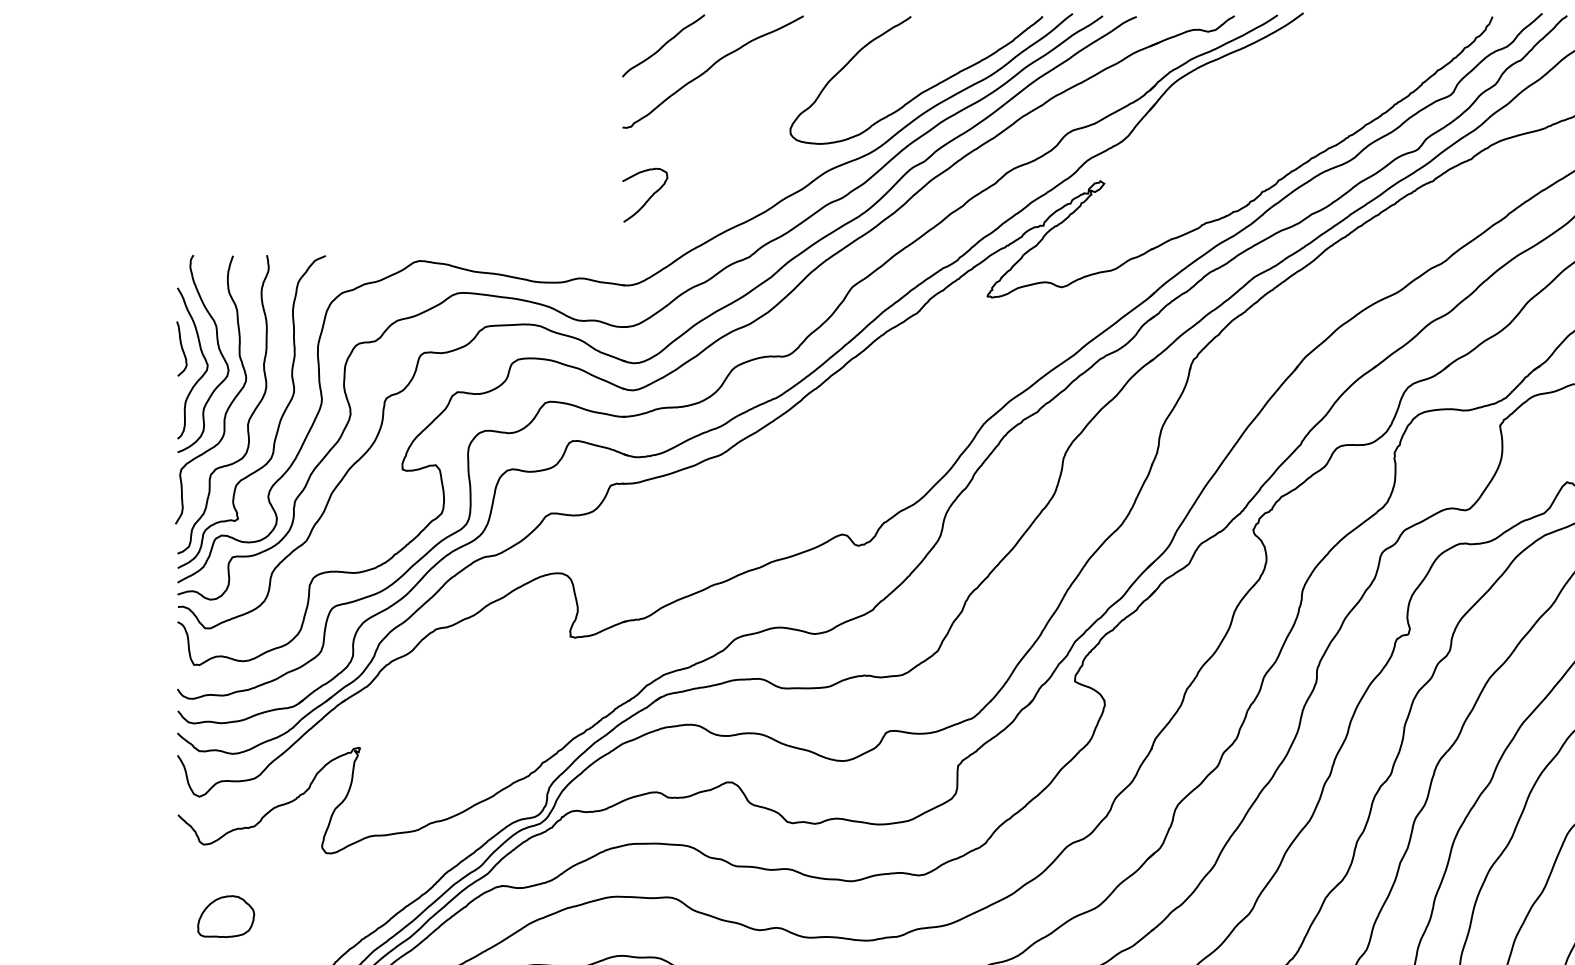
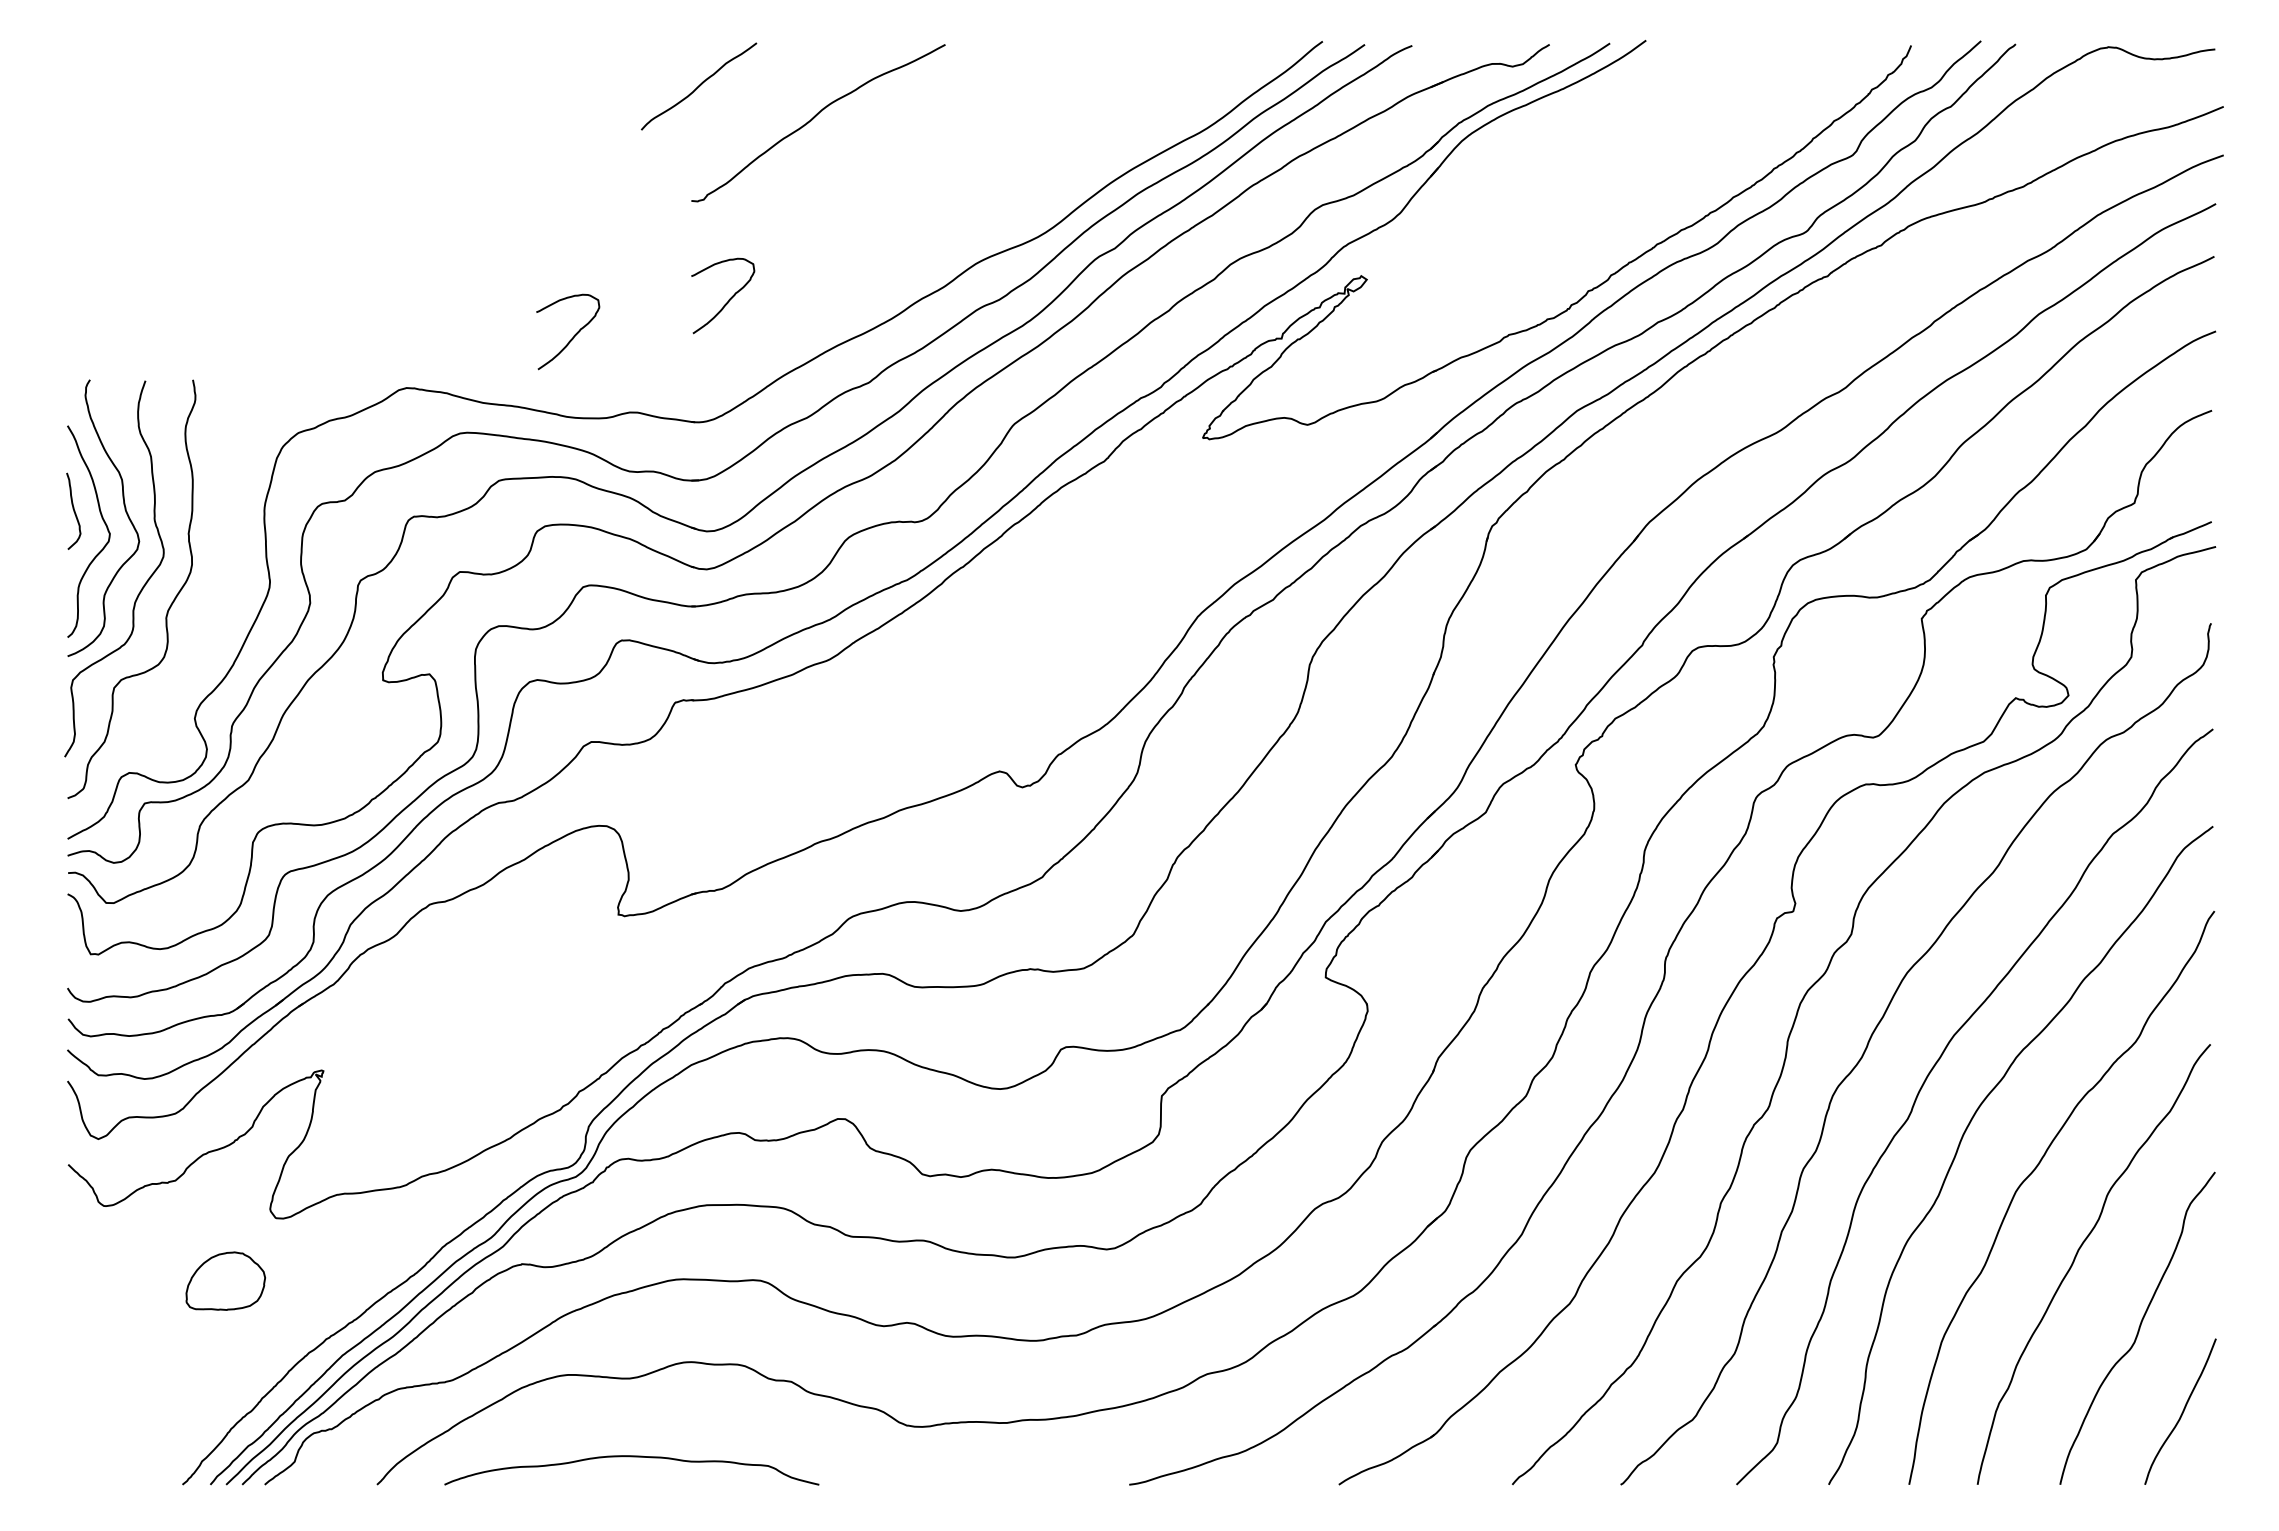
curve: (663, 45) -> (699, 86), moved
curve: (922, 91) -> (1112, 150), removed
curve: (538, 223) -> (573, 335), added
curve: (279, 421) -> (210, 612), removed
part: (225, 916) -> (225, 1280), moved

